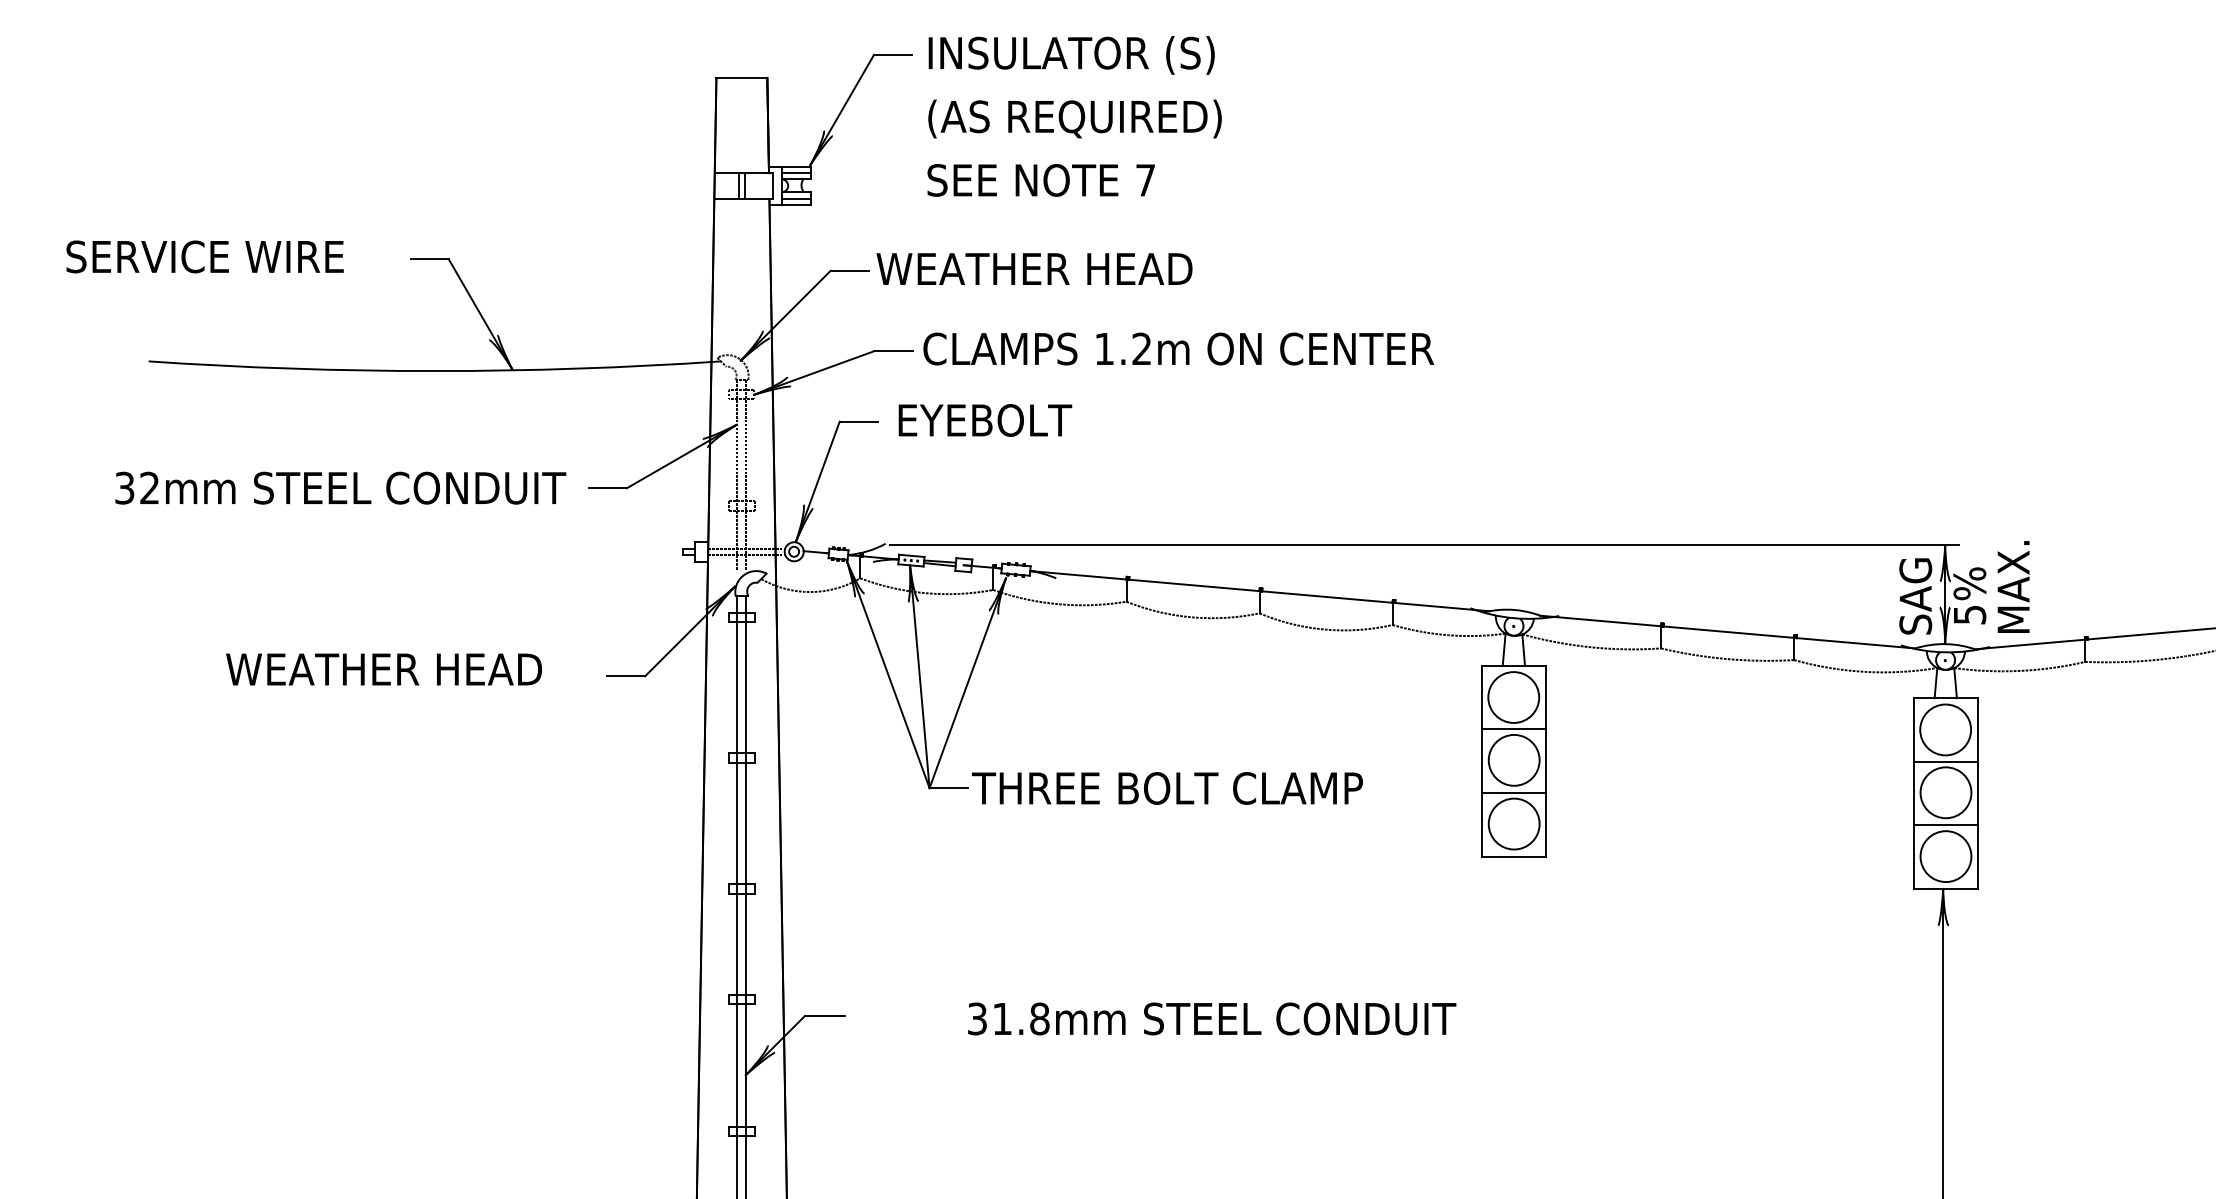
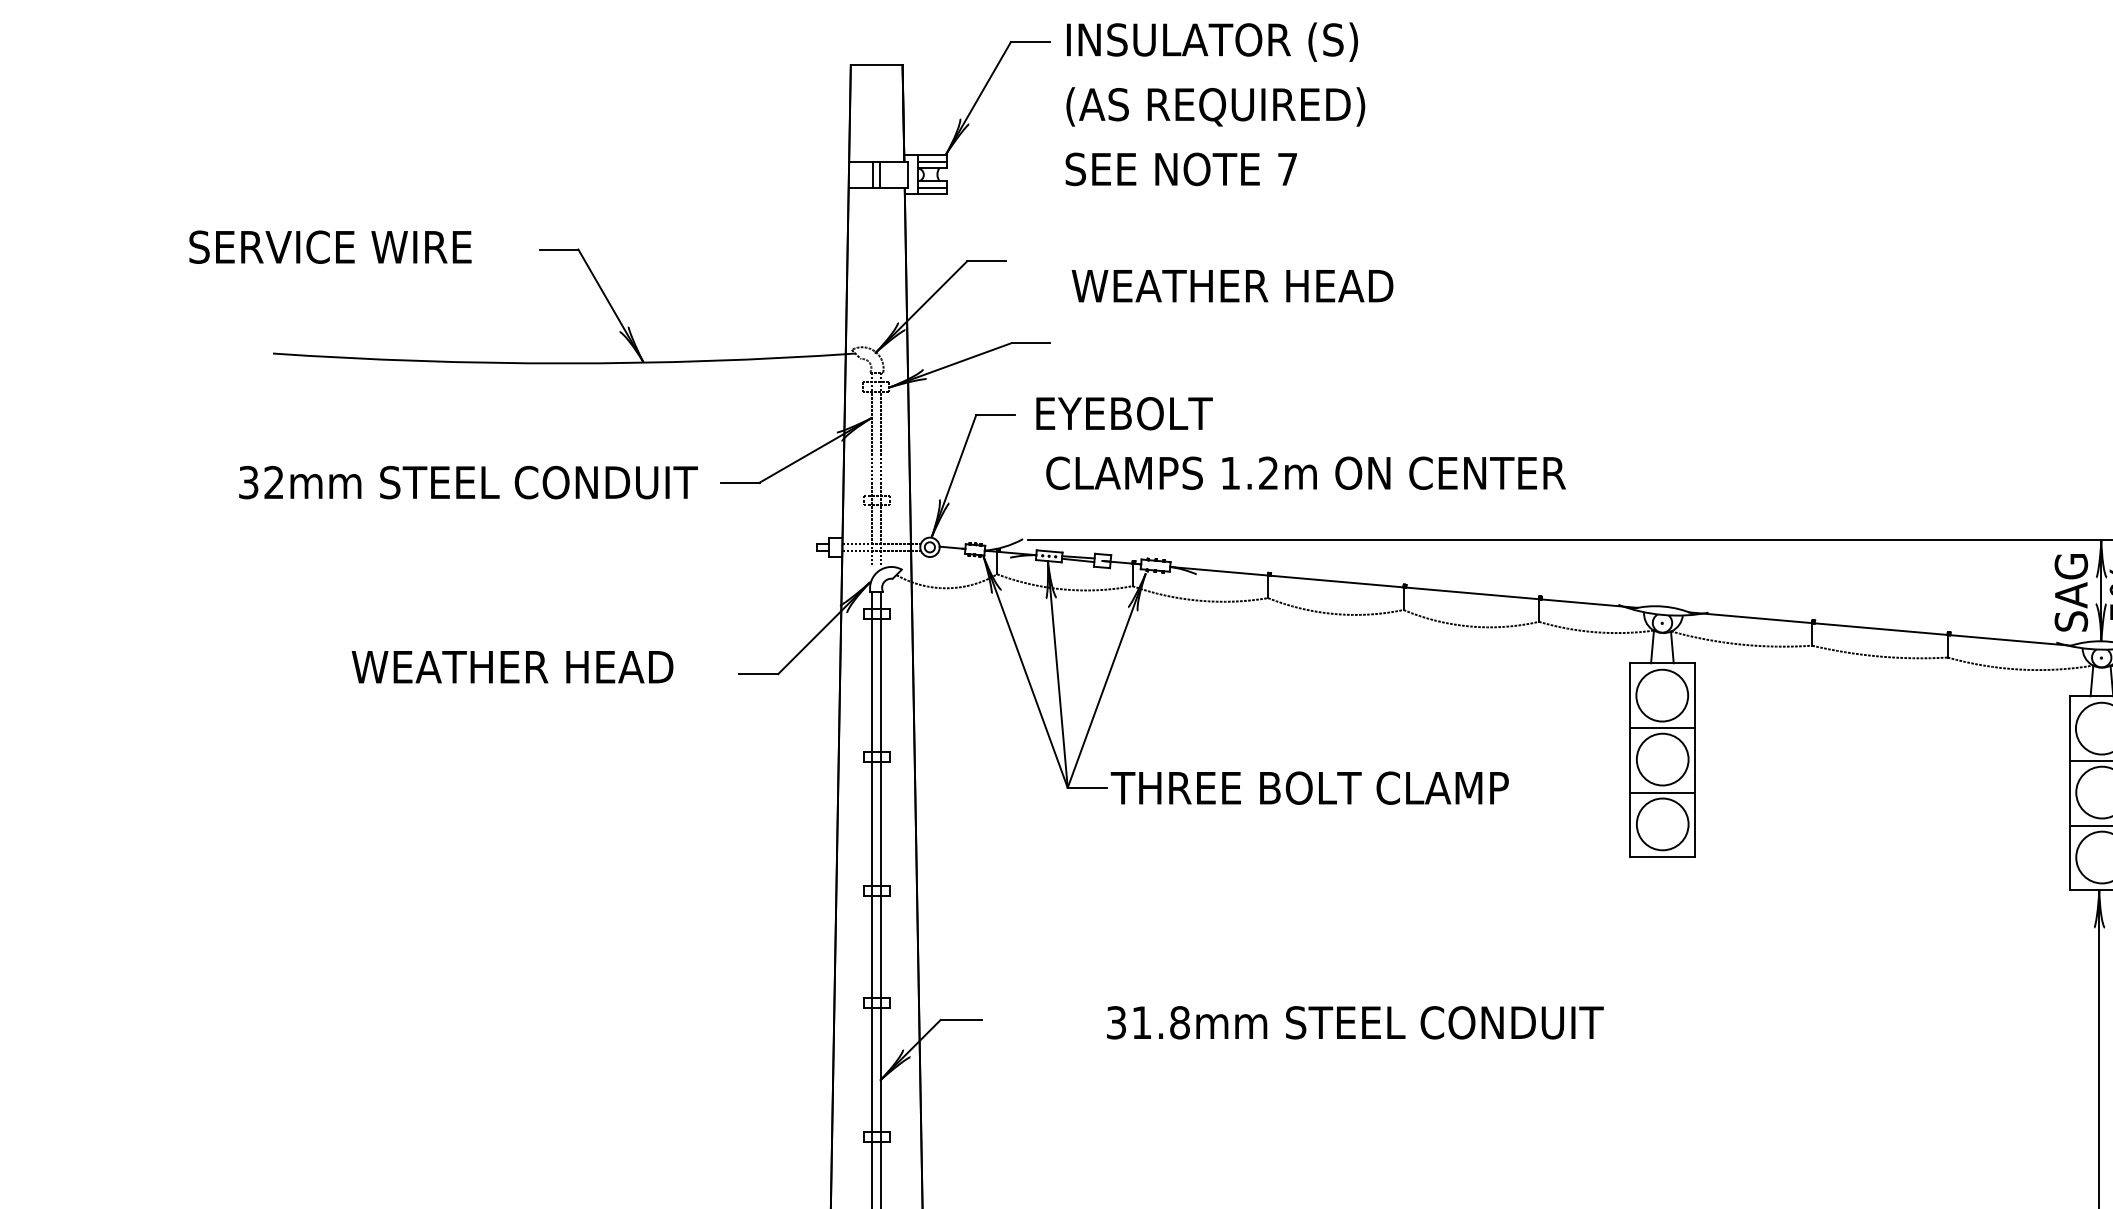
text: (1034, 268) -> (1232, 285), moved
text: (1178, 348) -> (1305, 472), moved

